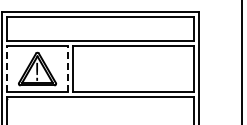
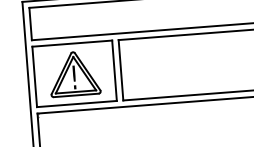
line: (7, 69) -> (35, 77), dashed -> solid
line: (67, 69) -> (114, 71), dashed -> solid

